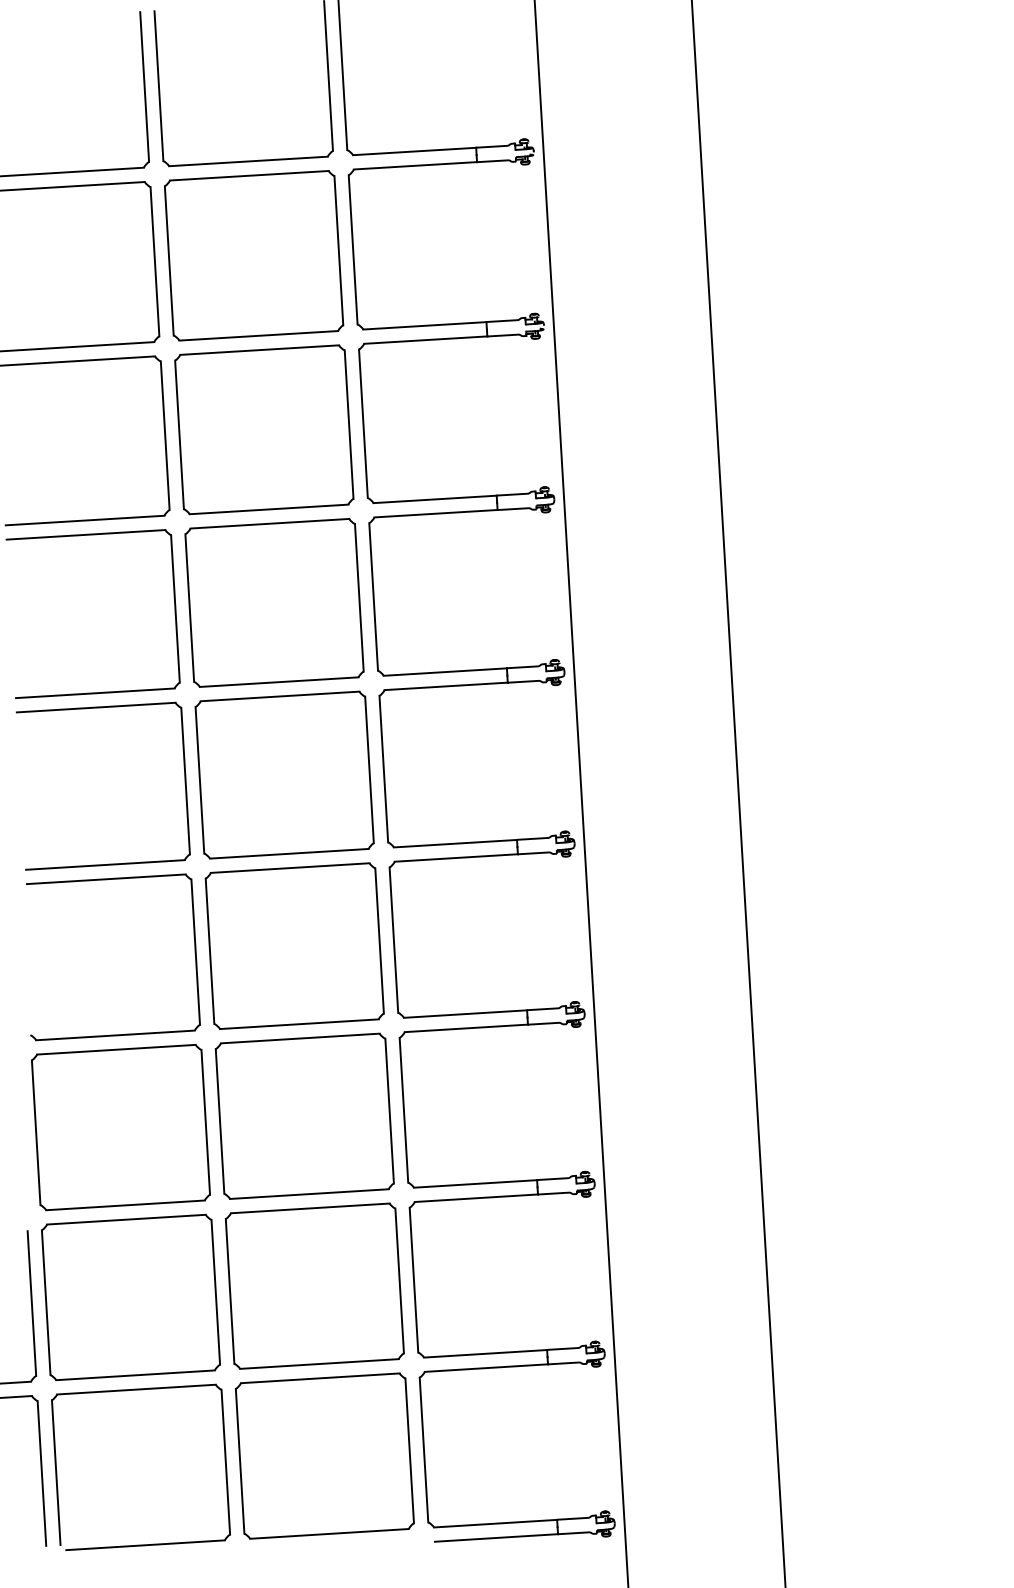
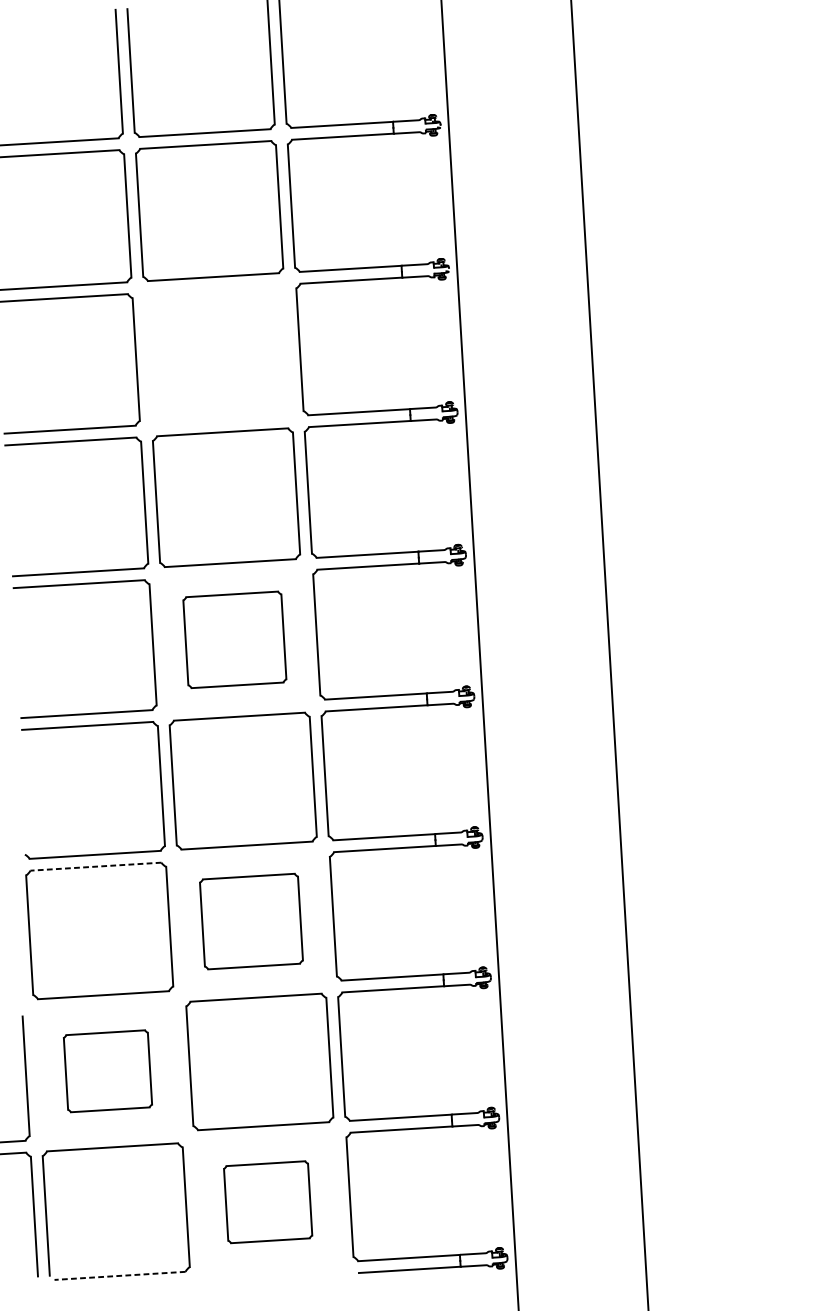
part: (264, 429) -> (218, 354), removed
part: (284, 774) -> (234, 639), size x0.7
line: (115, 1049) -> (95, 866), solid -> dashed
part: (304, 1115) -> (251, 920), size x0.7
part: (130, 1297) -> (107, 1071), size x0.6
part: (324, 1455) -> (267, 1201), size x0.6
line: (145, 1545) -> (119, 1276), solid -> dashed

